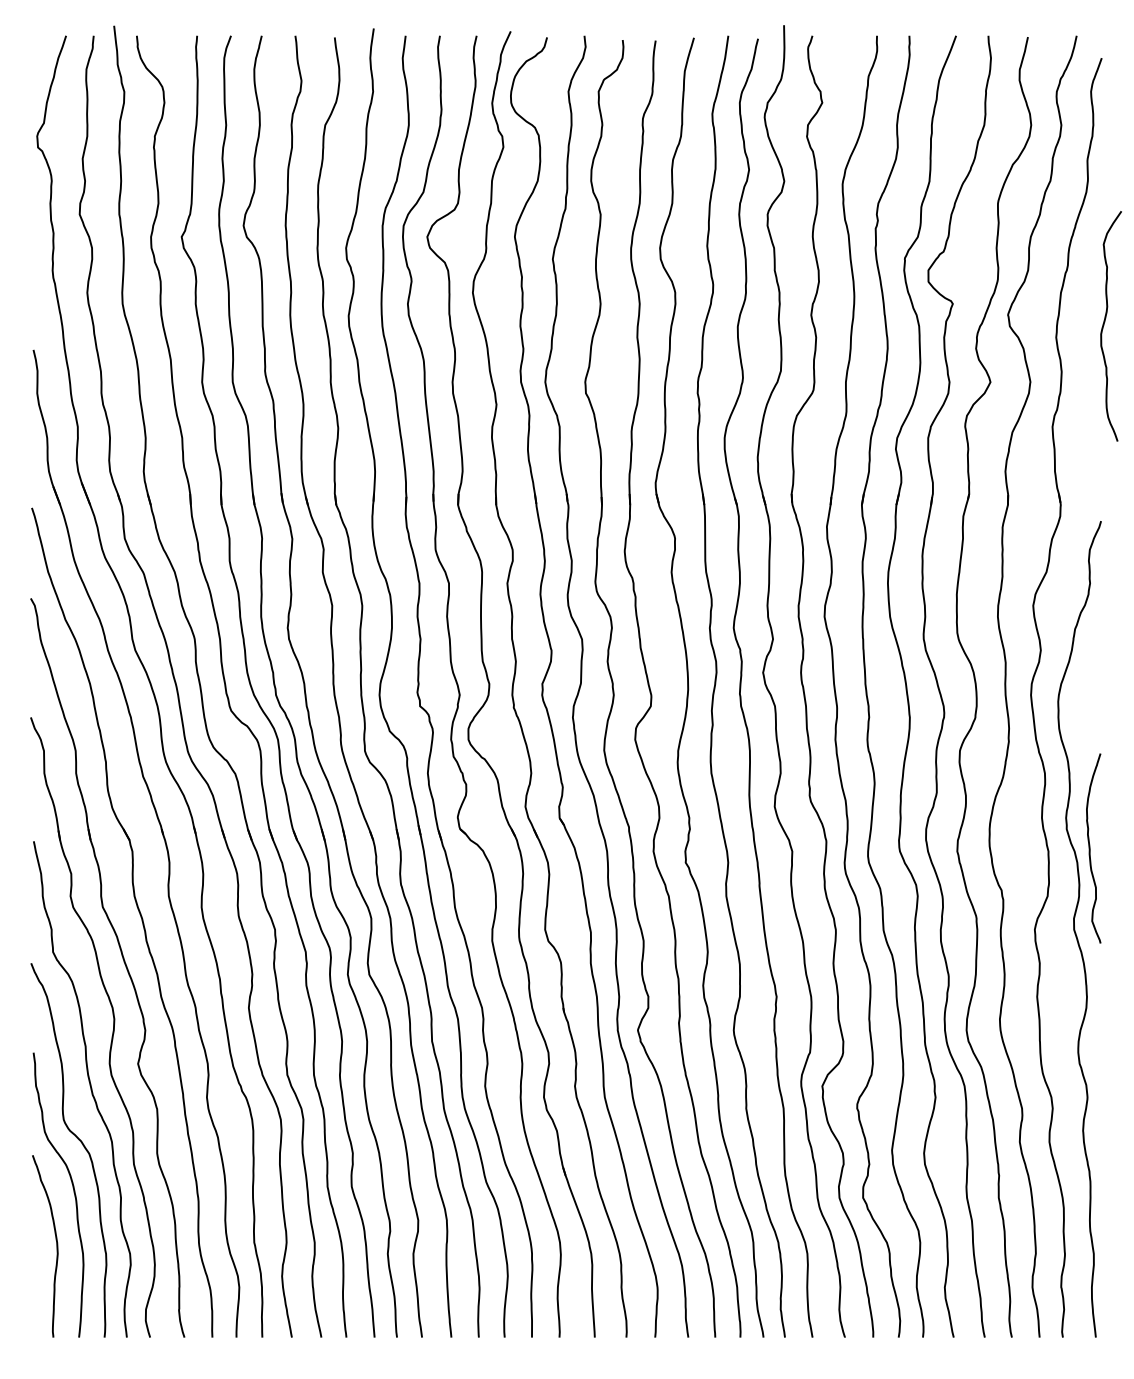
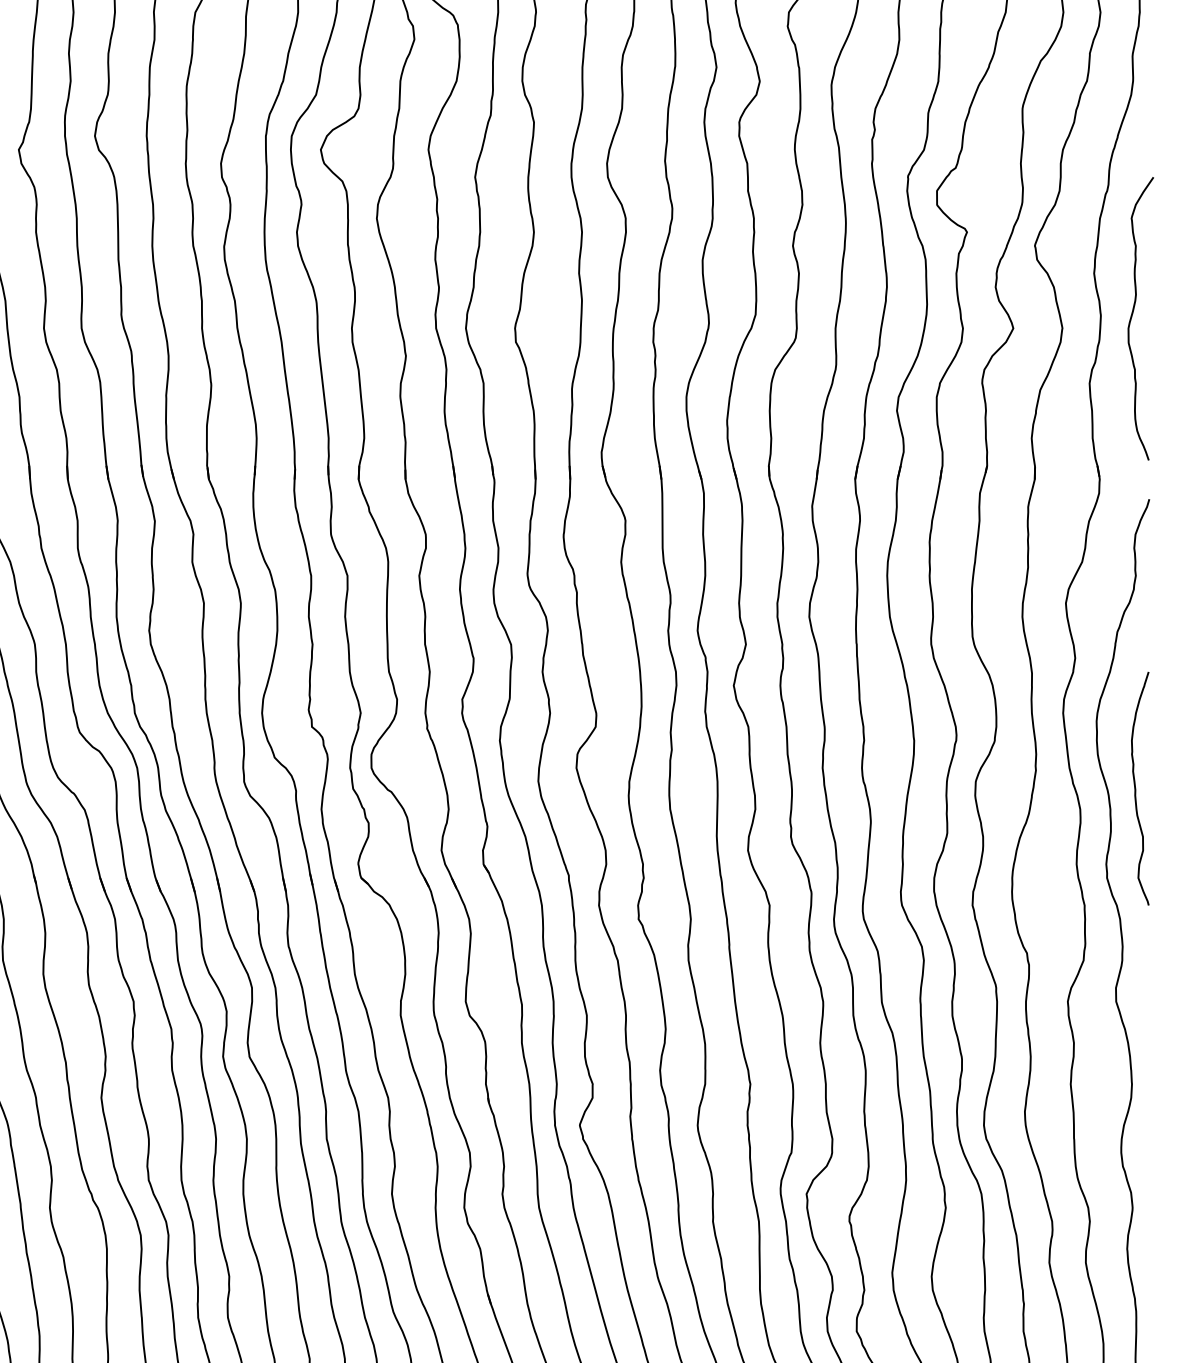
curve: (1104, 325) -> (1132, 317), moved
curve: (1090, 848) -> (1136, 788), moved

